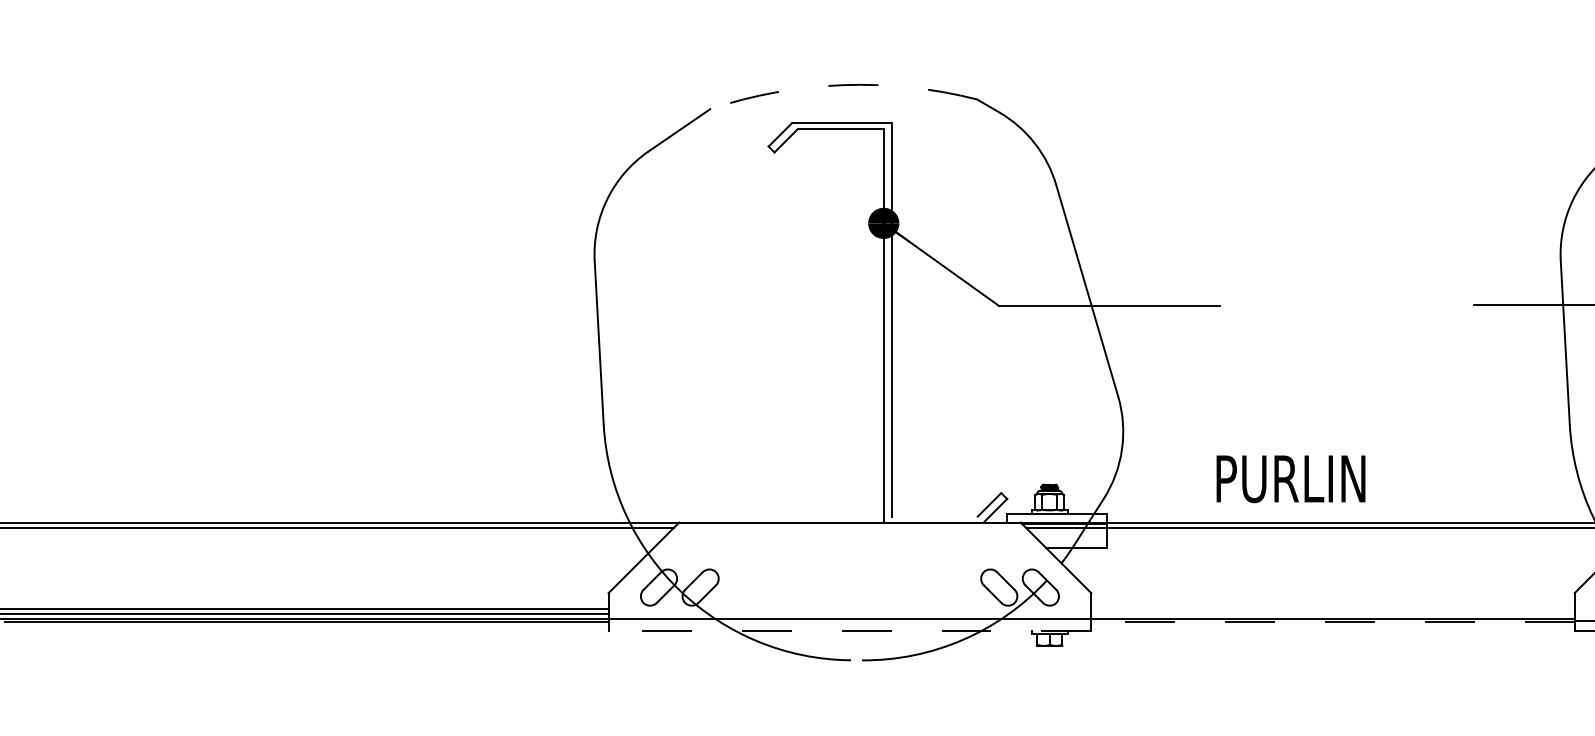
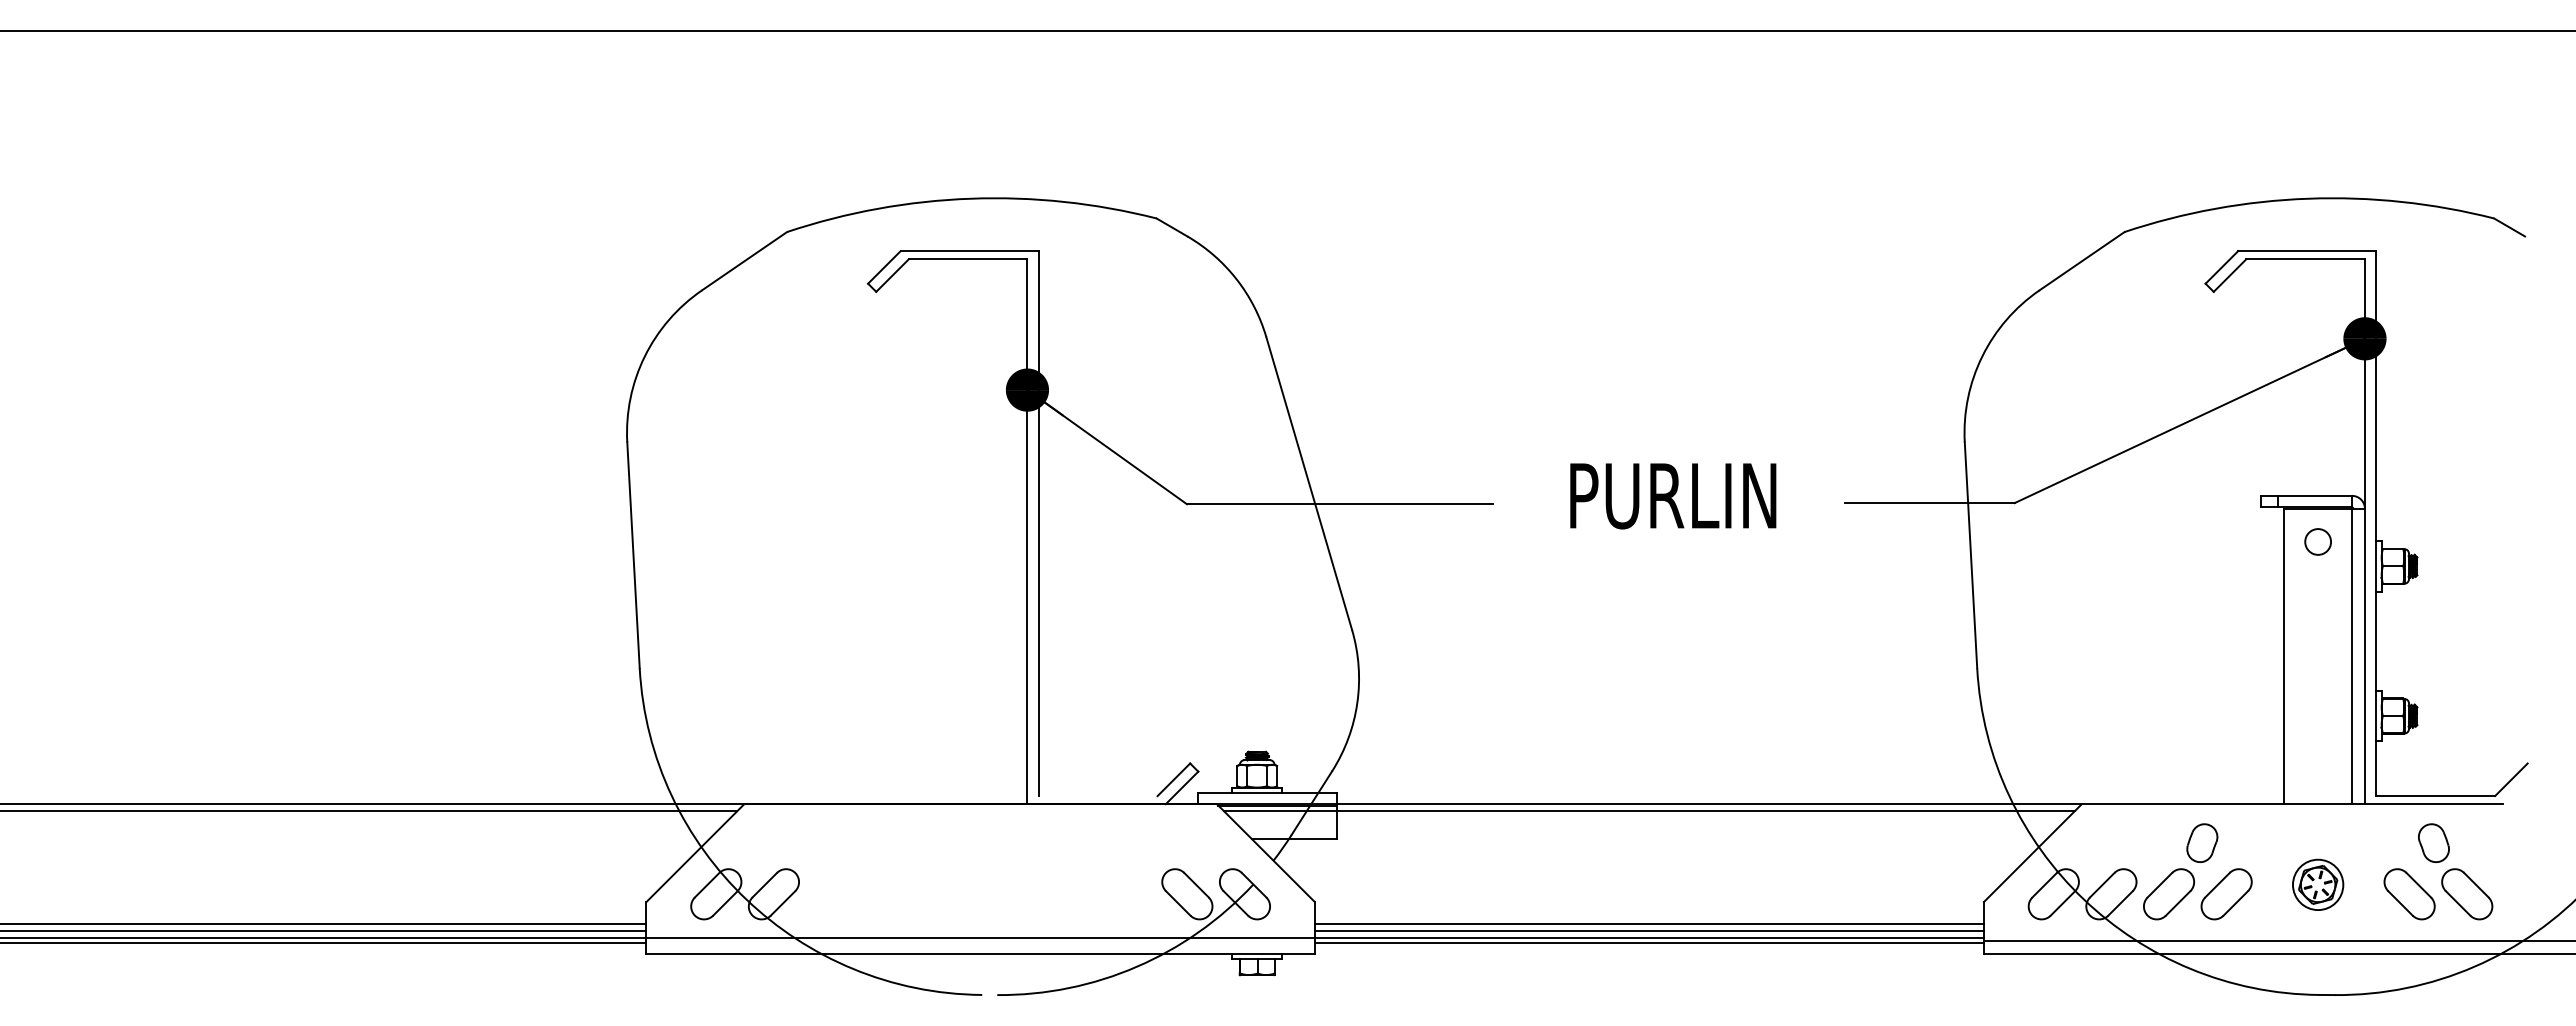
arc: (842, 85) -> (970, 198), dashed -> solid
text: (1291, 479) -> (1673, 496), moved
line: (1332, 609) -> (1648, 924), added
line: (1332, 614) -> (1648, 931), added
line: (1333, 622) -> (1649, 942), dashed -> solid
line: (849, 631) -> (980, 954), dashed -> solid

